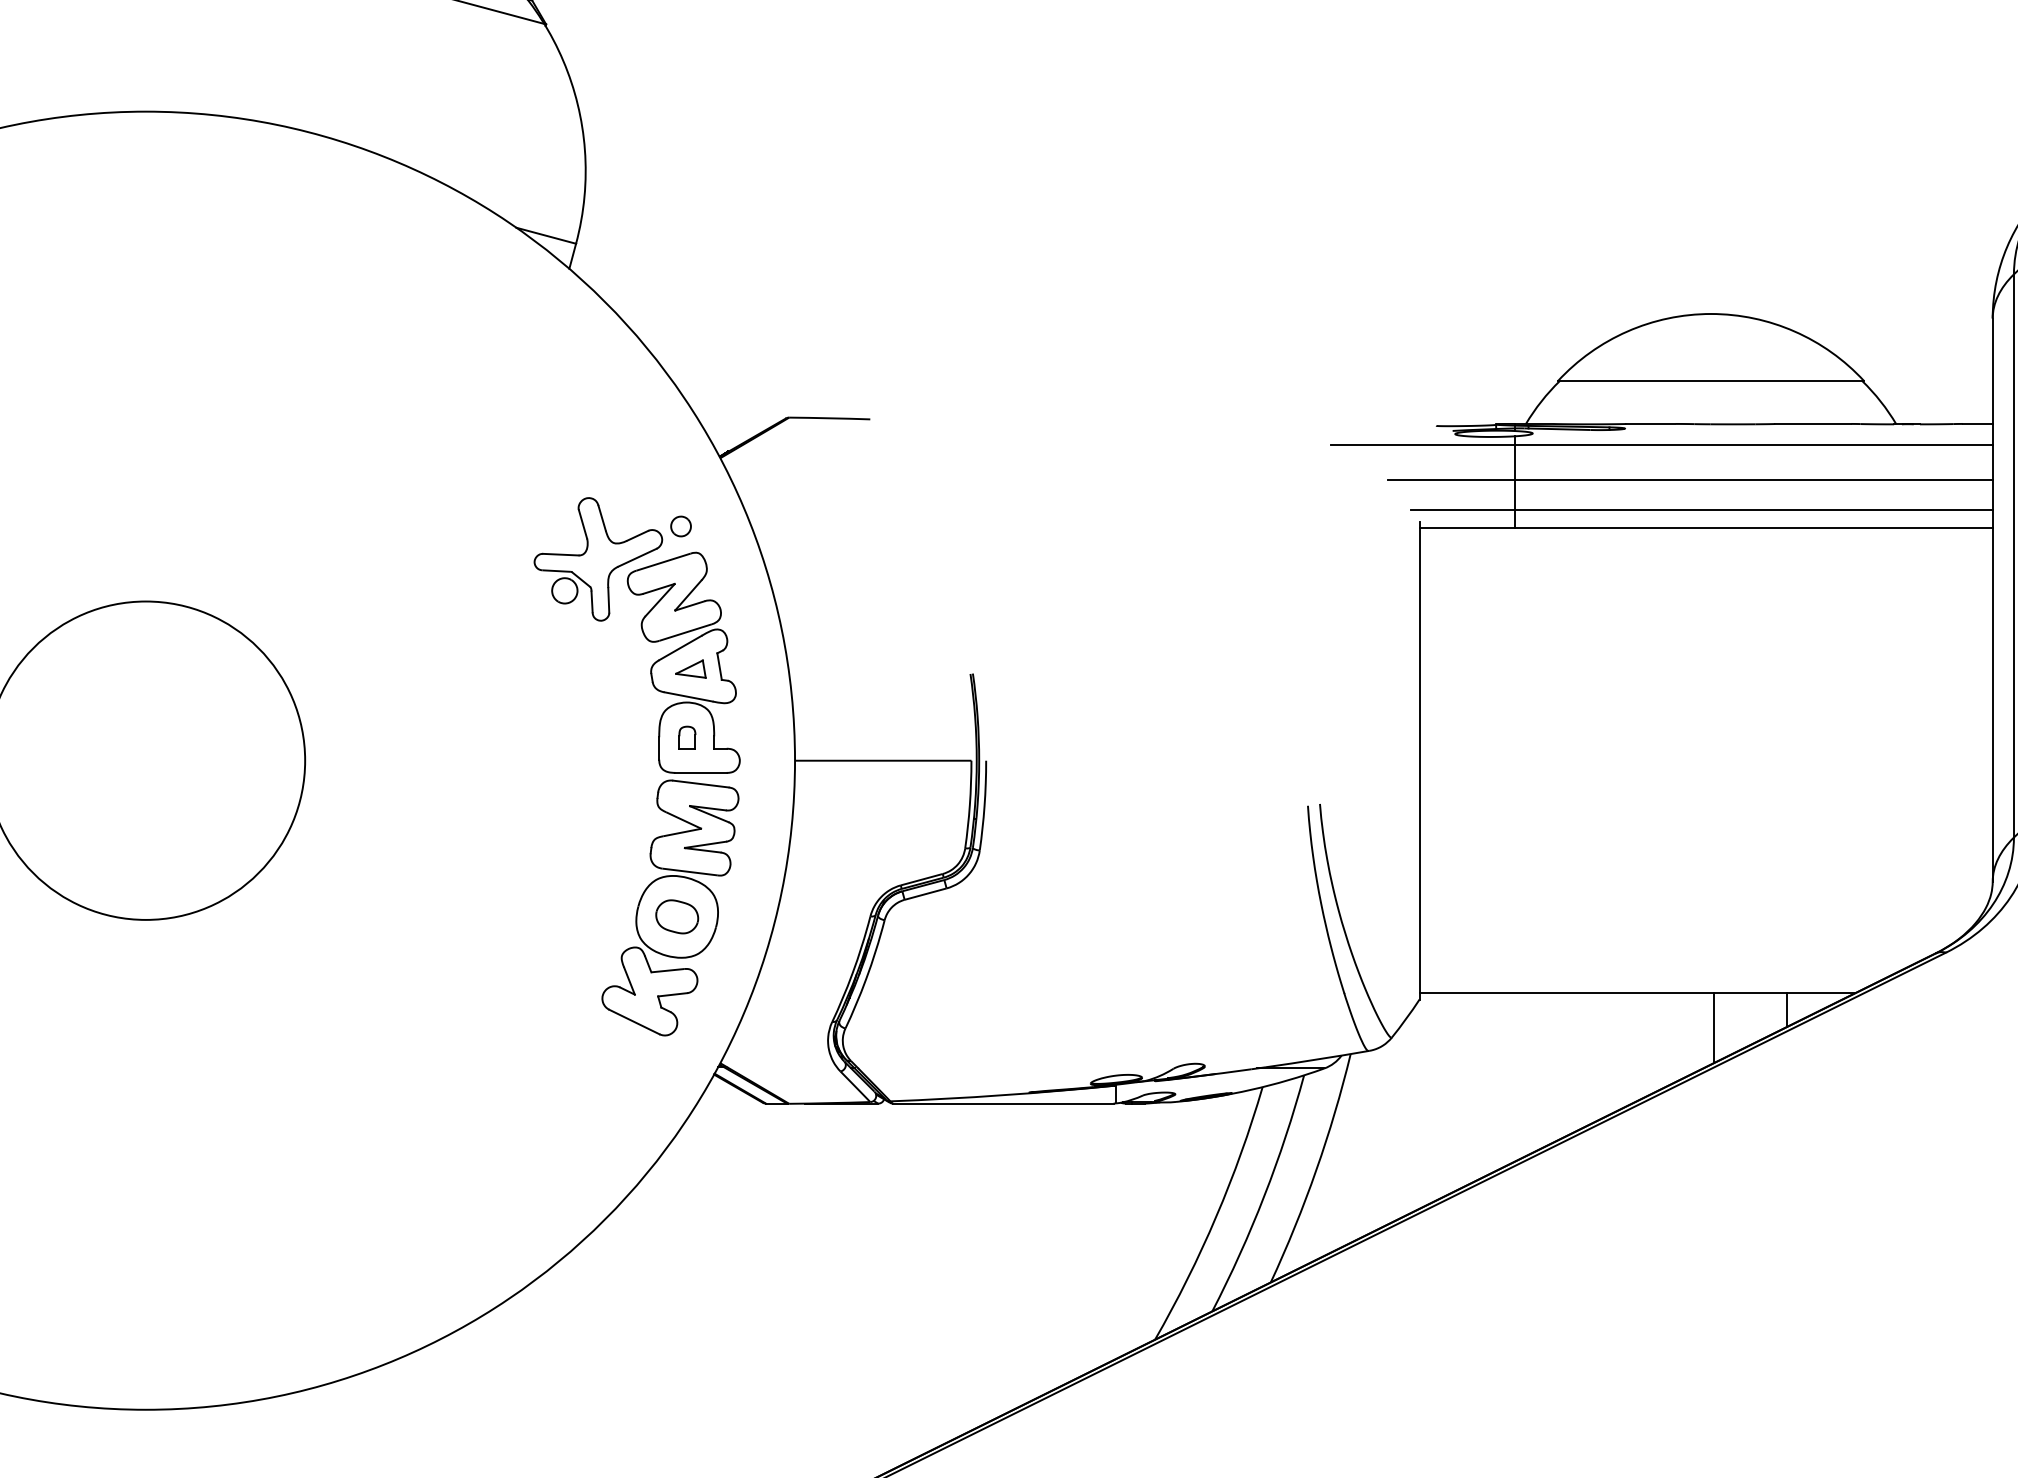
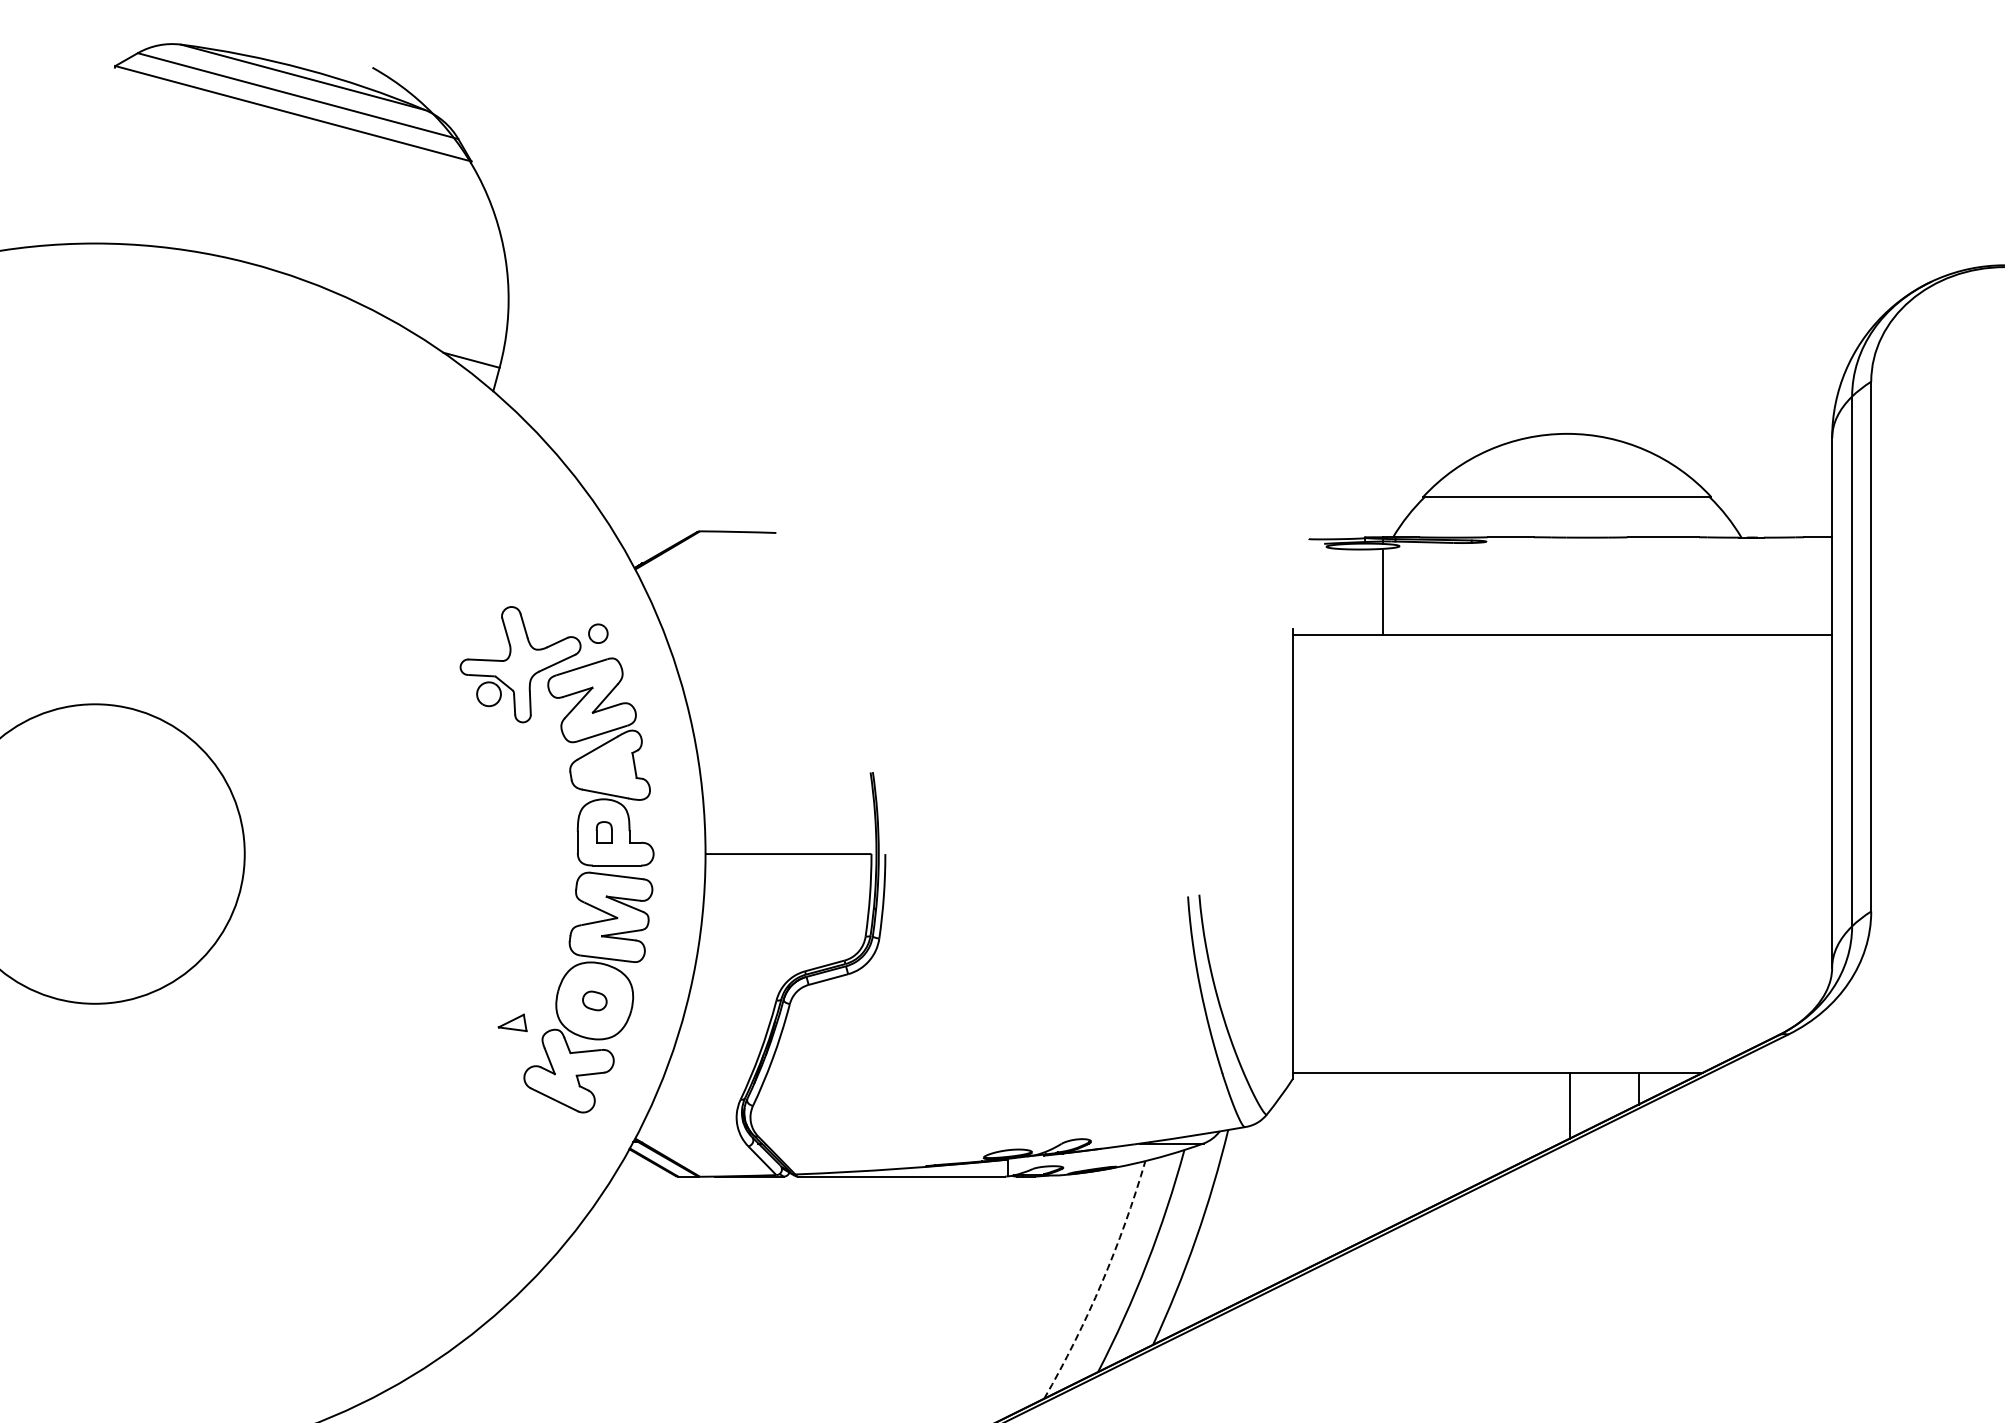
line: (1661, 444) -> (1520, 556), removed
line: (1690, 479) -> (1547, 589), removed
line: (1701, 509) -> (1558, 617), removed
part: (690, 668) -> (512, 1022), moved
part: (676, 916) -> (594, 1000), size x0.6
arc: (1215, 1216) -> (1101, 1282), solid -> dashed

